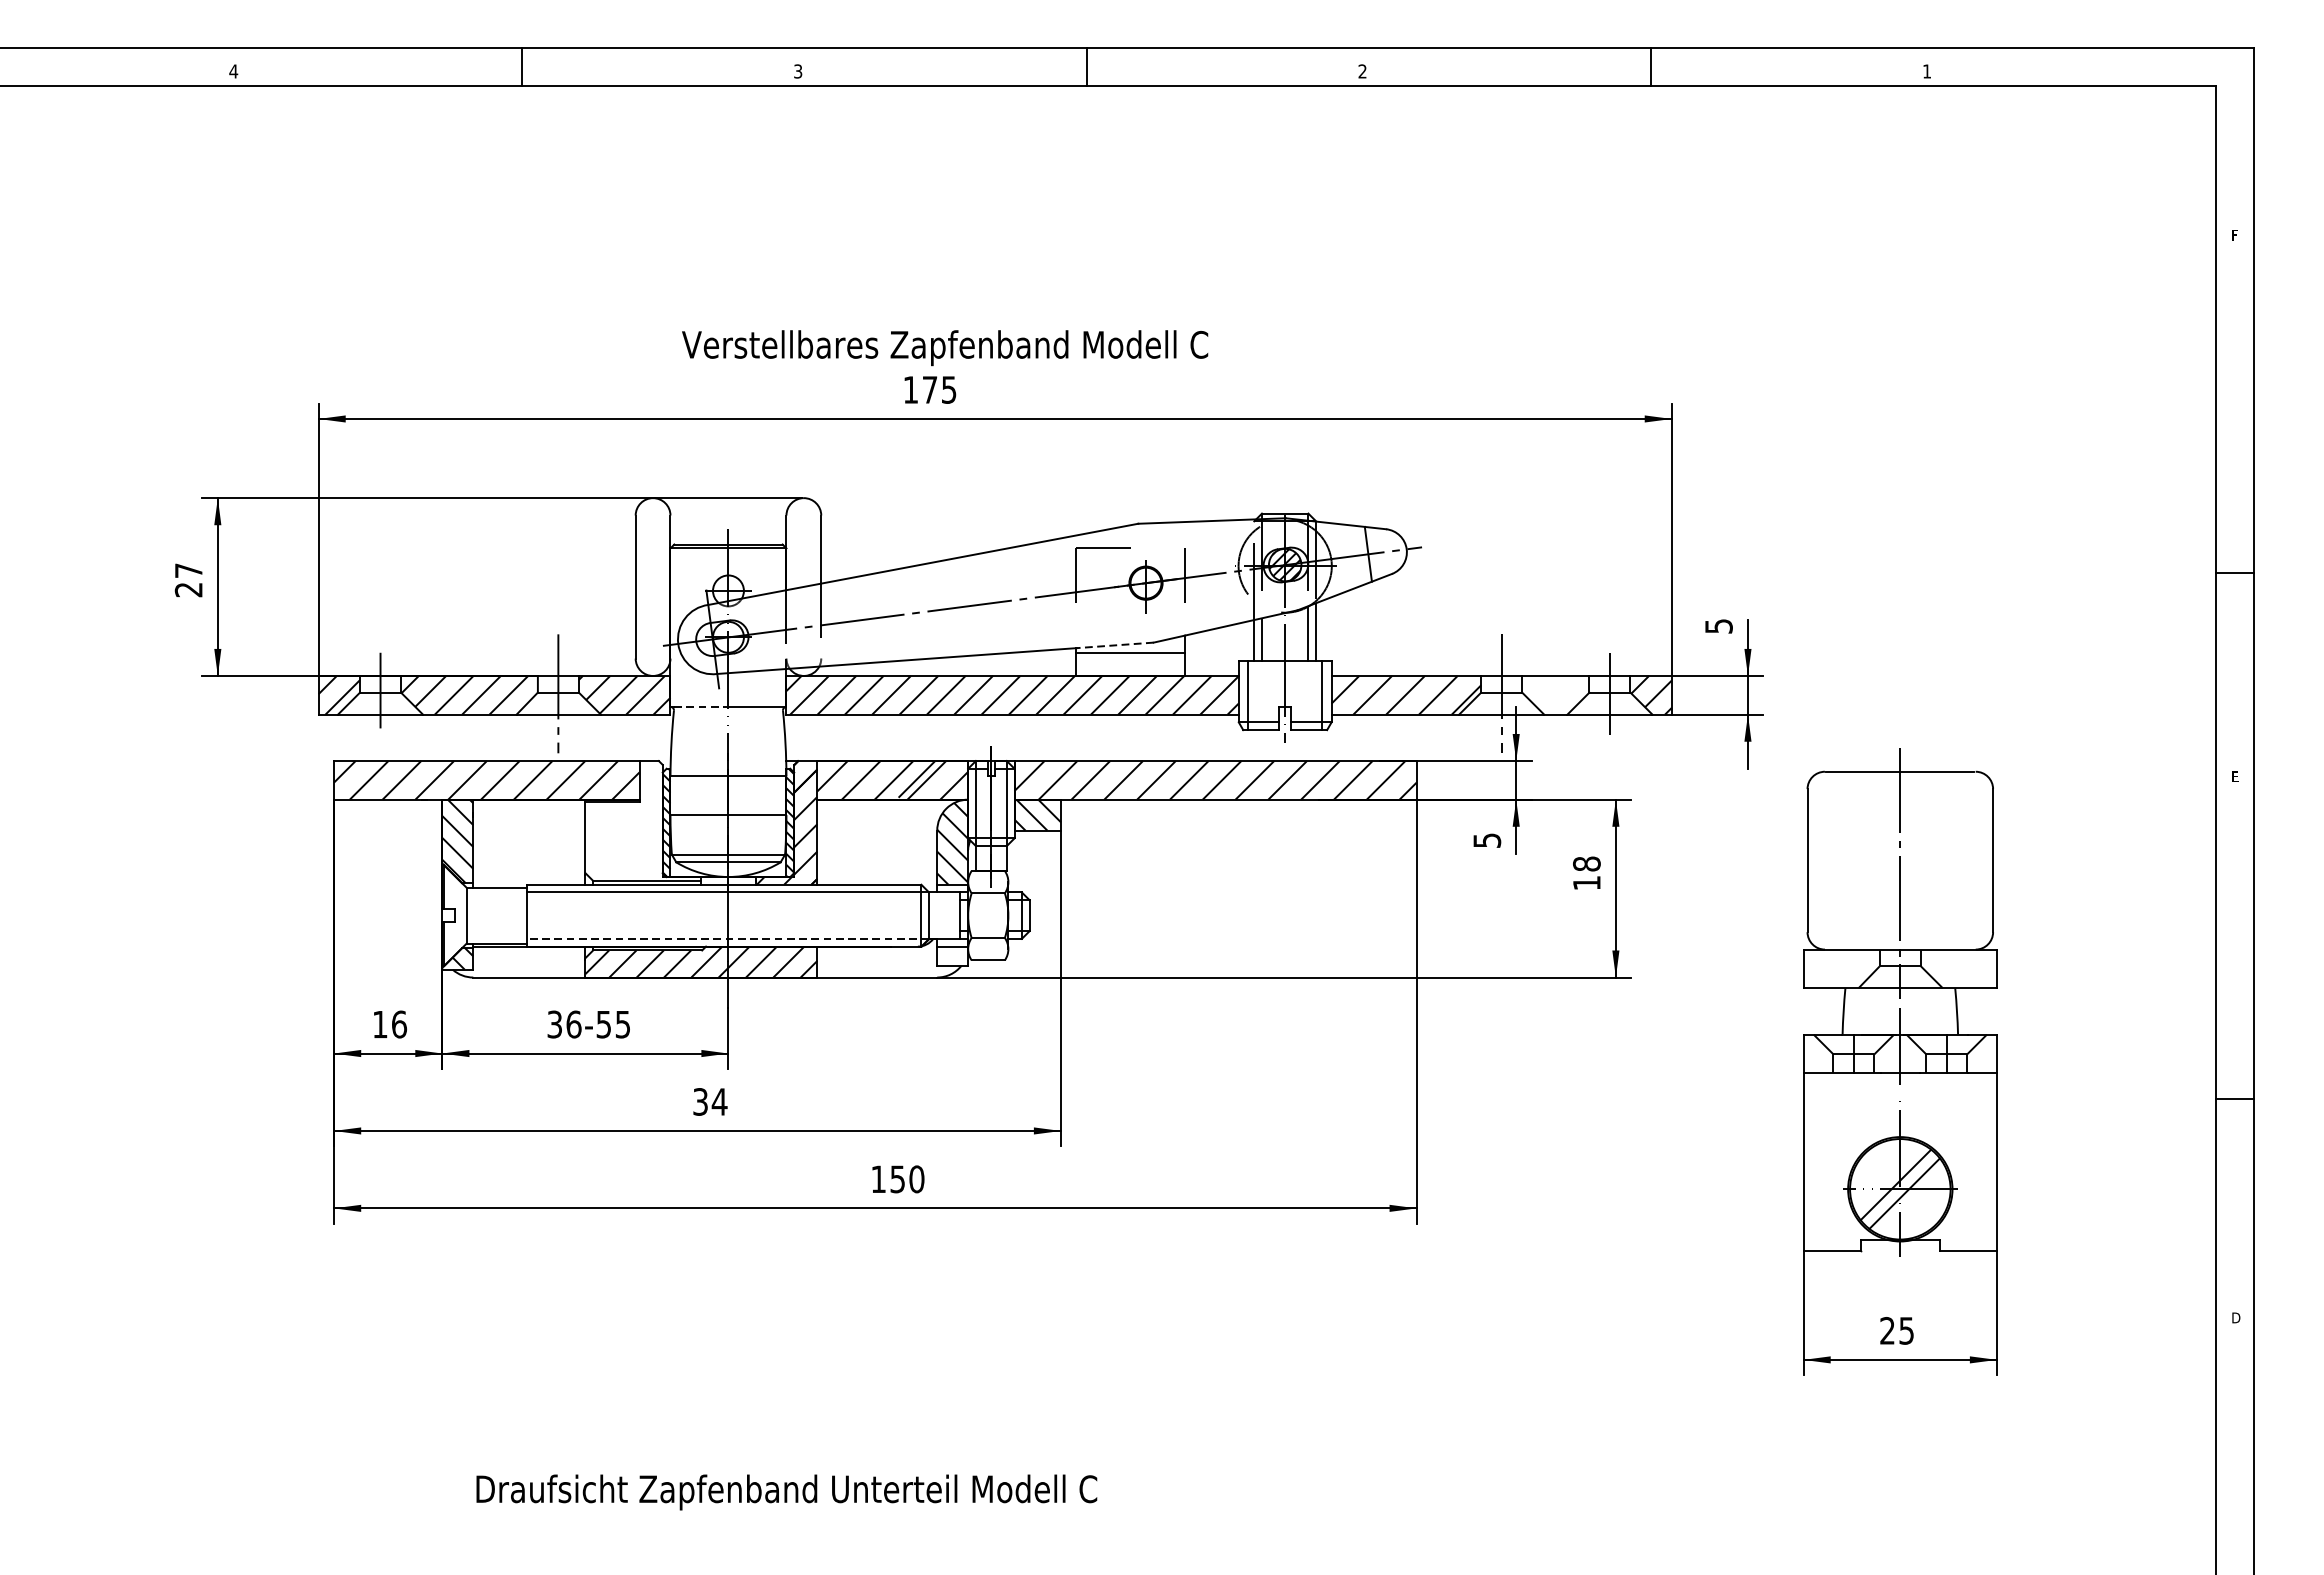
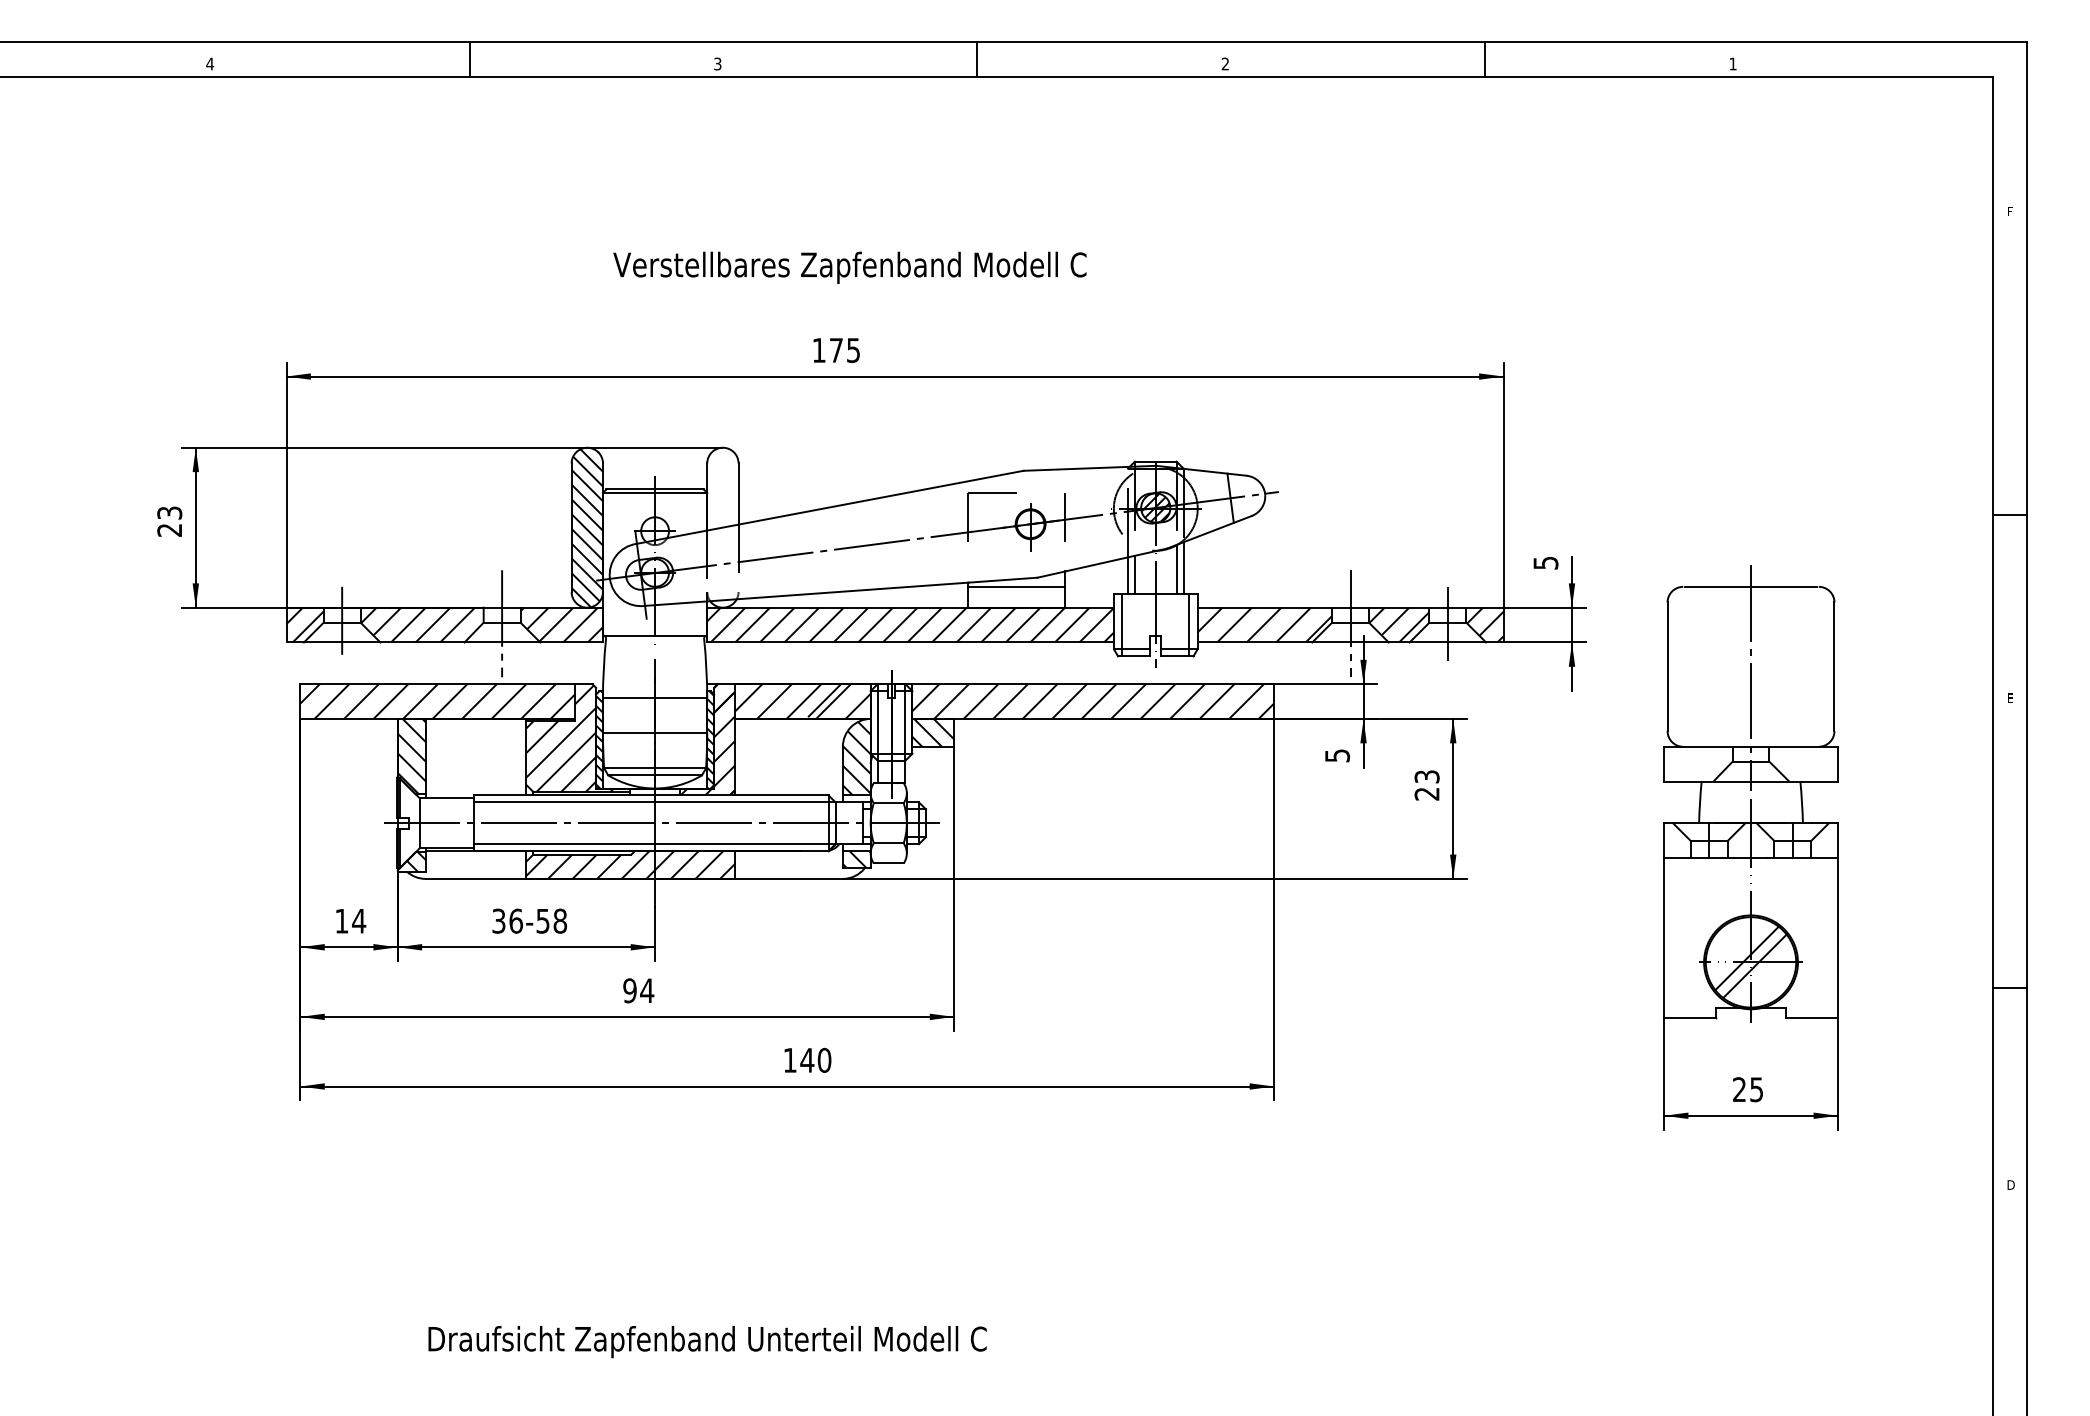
text: (944, 347) -> (849, 267), moved
text: (188, 570) -> (169, 512), 27 -> 23
hatch: (652, 587) -> (586, 528), added
line: (1115, 645) -> (1003, 580), dashed -> solid
hatch: (1556, 694) -> (1399, 624), added
line: (702, 706) -> (631, 635), dashed -> solid
hatch: (633, 821) -> (569, 738), added
text: (1586, 873) -> (1426, 785), 18 -> 23
line: (735, 915) -> (661, 823), added
line: (727, 939) -> (654, 844), dashed -> solid
hatch: (952, 955) -> (856, 859), added
text: (399, 1023) -> (359, 920), 16 -> 14
text: (623, 1023) -> (560, 920), 36-55 -> 36-58
part: (1899, 1061) -> (1750, 847), moved
text: (700, 1101) -> (629, 990), 34 -> 94
text: (897, 1179) -> (807, 1060), 150 -> 140

